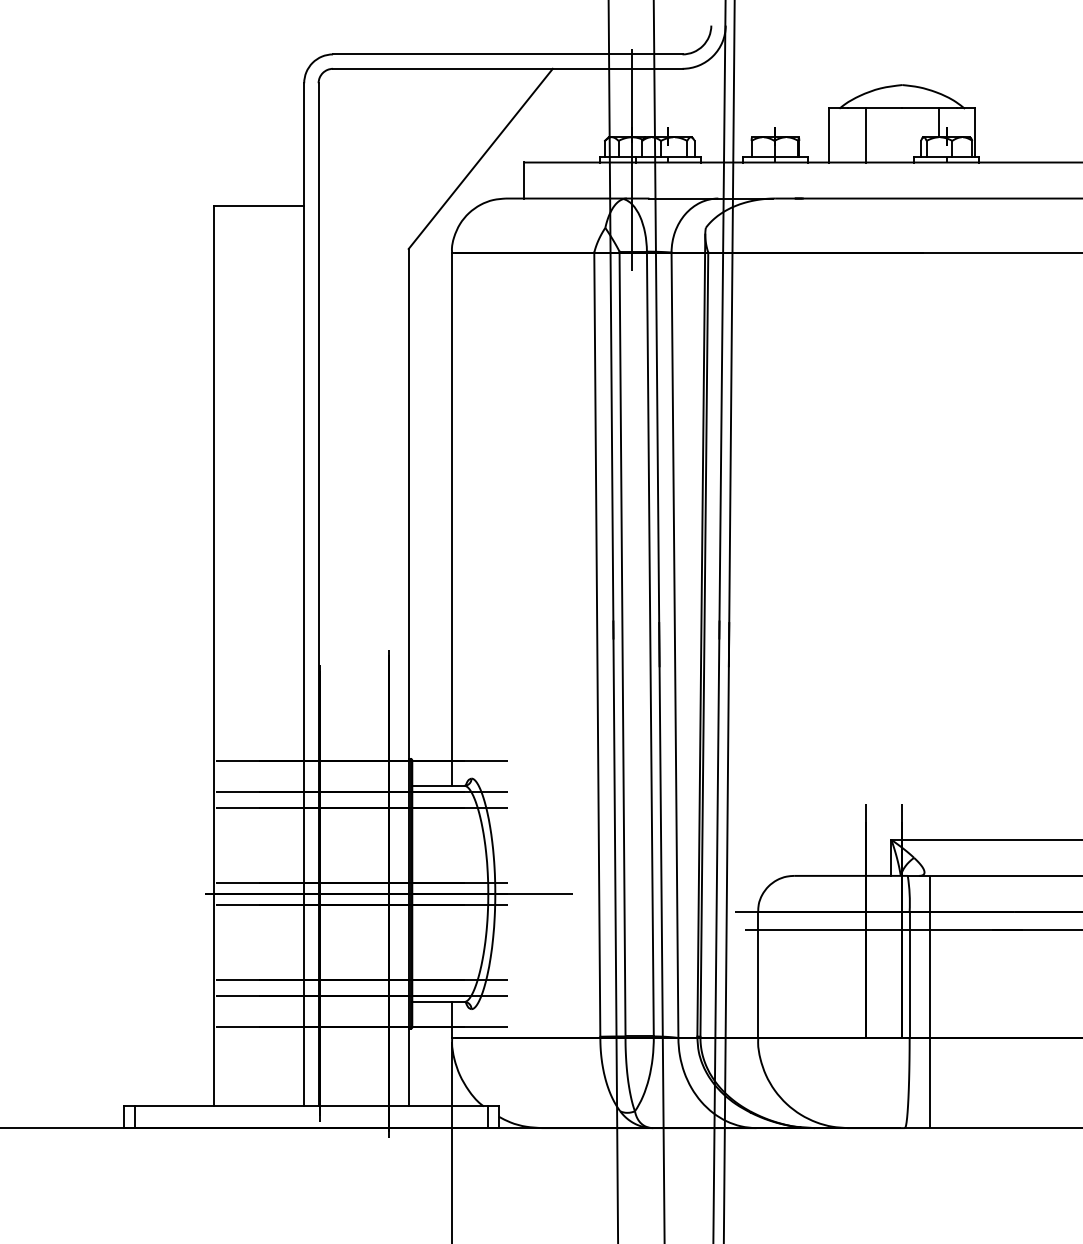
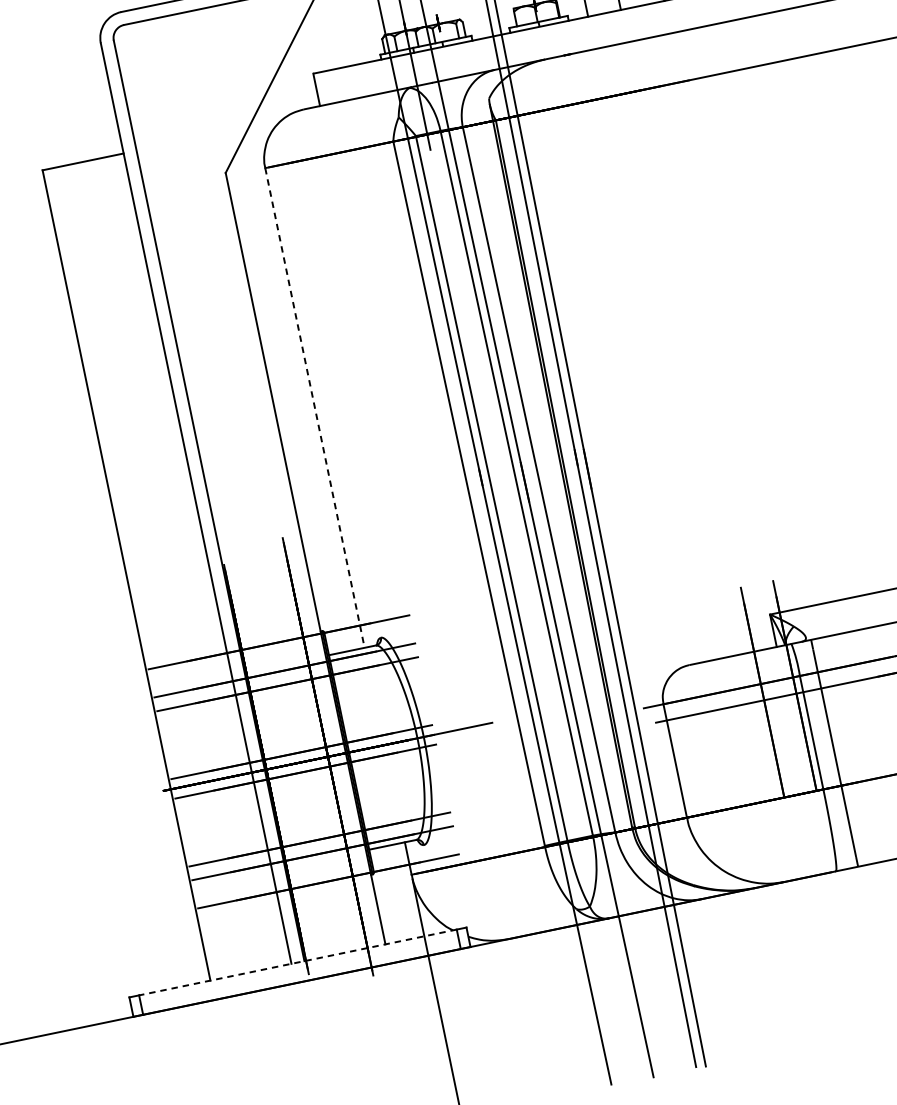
line: (451, 519) -> (314, 408), solid -> dashed
line: (311, 1106) -> (298, 962), solid -> dashed

